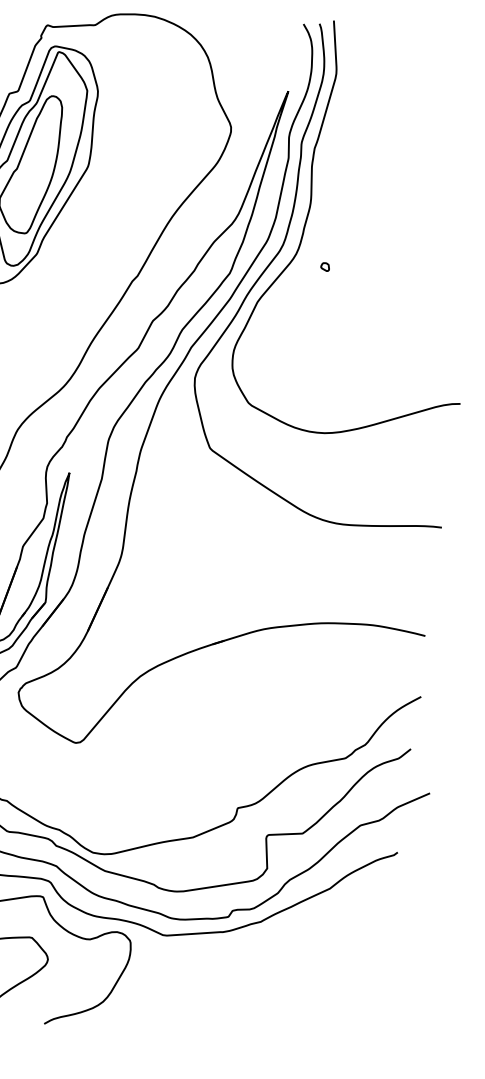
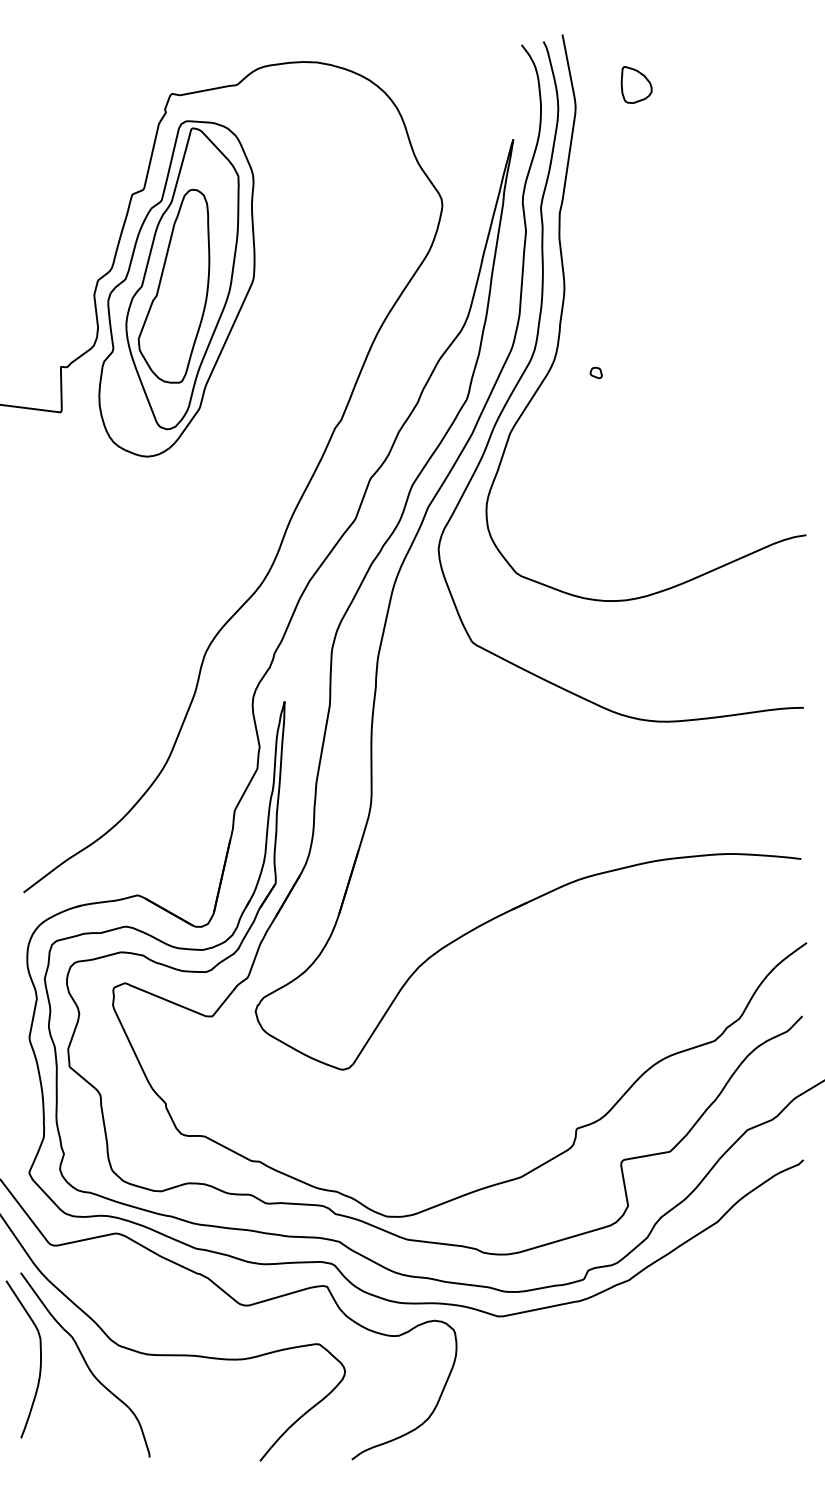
part: (382, 63) -> (636, 84), added

